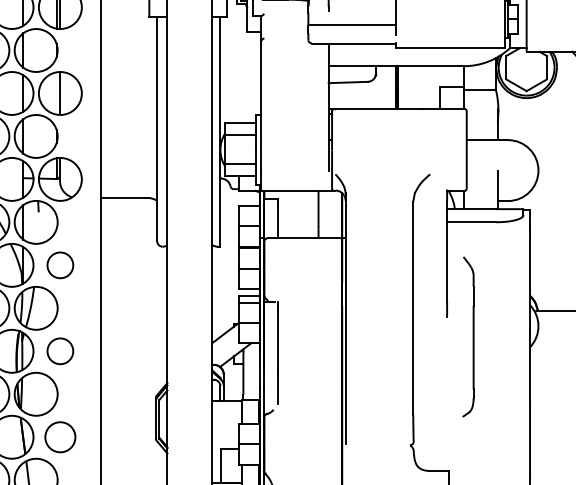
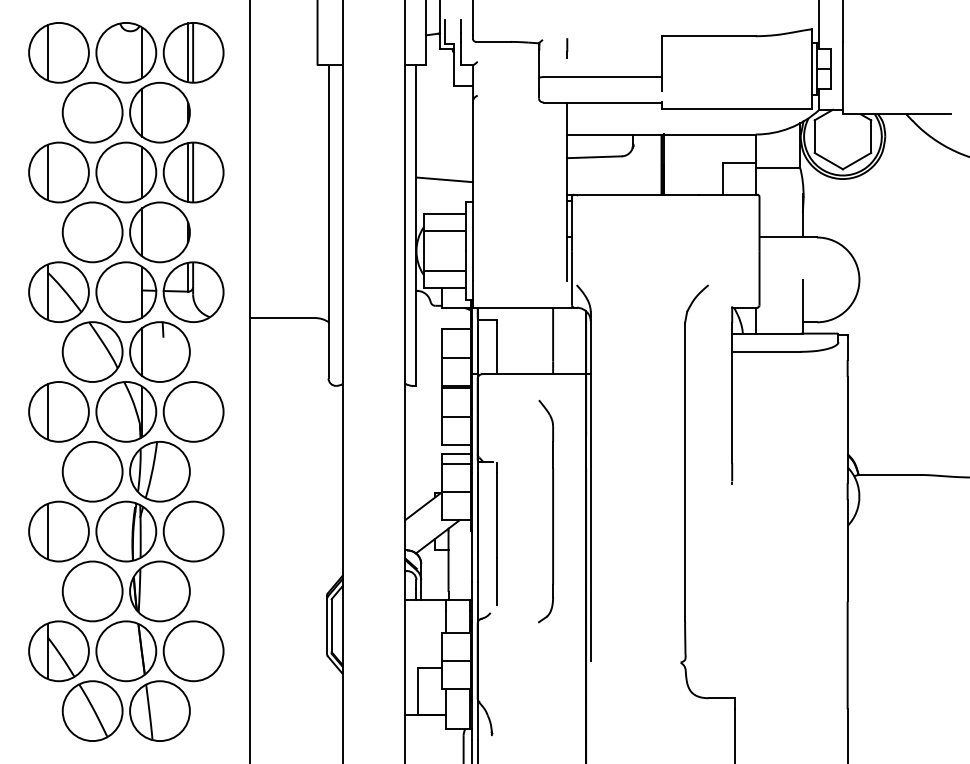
line: (56, 93) -> (188, 172), added
line: (240, 98) -> (444, 179), added
circle: (60, 265) -> (193, 411), size x1.67
part: (473, 336) -> (552, 511), moved
circle: (60, 351) -> (193, 531), size x1.67
circle: (60, 437) -> (193, 651), size x1.43

